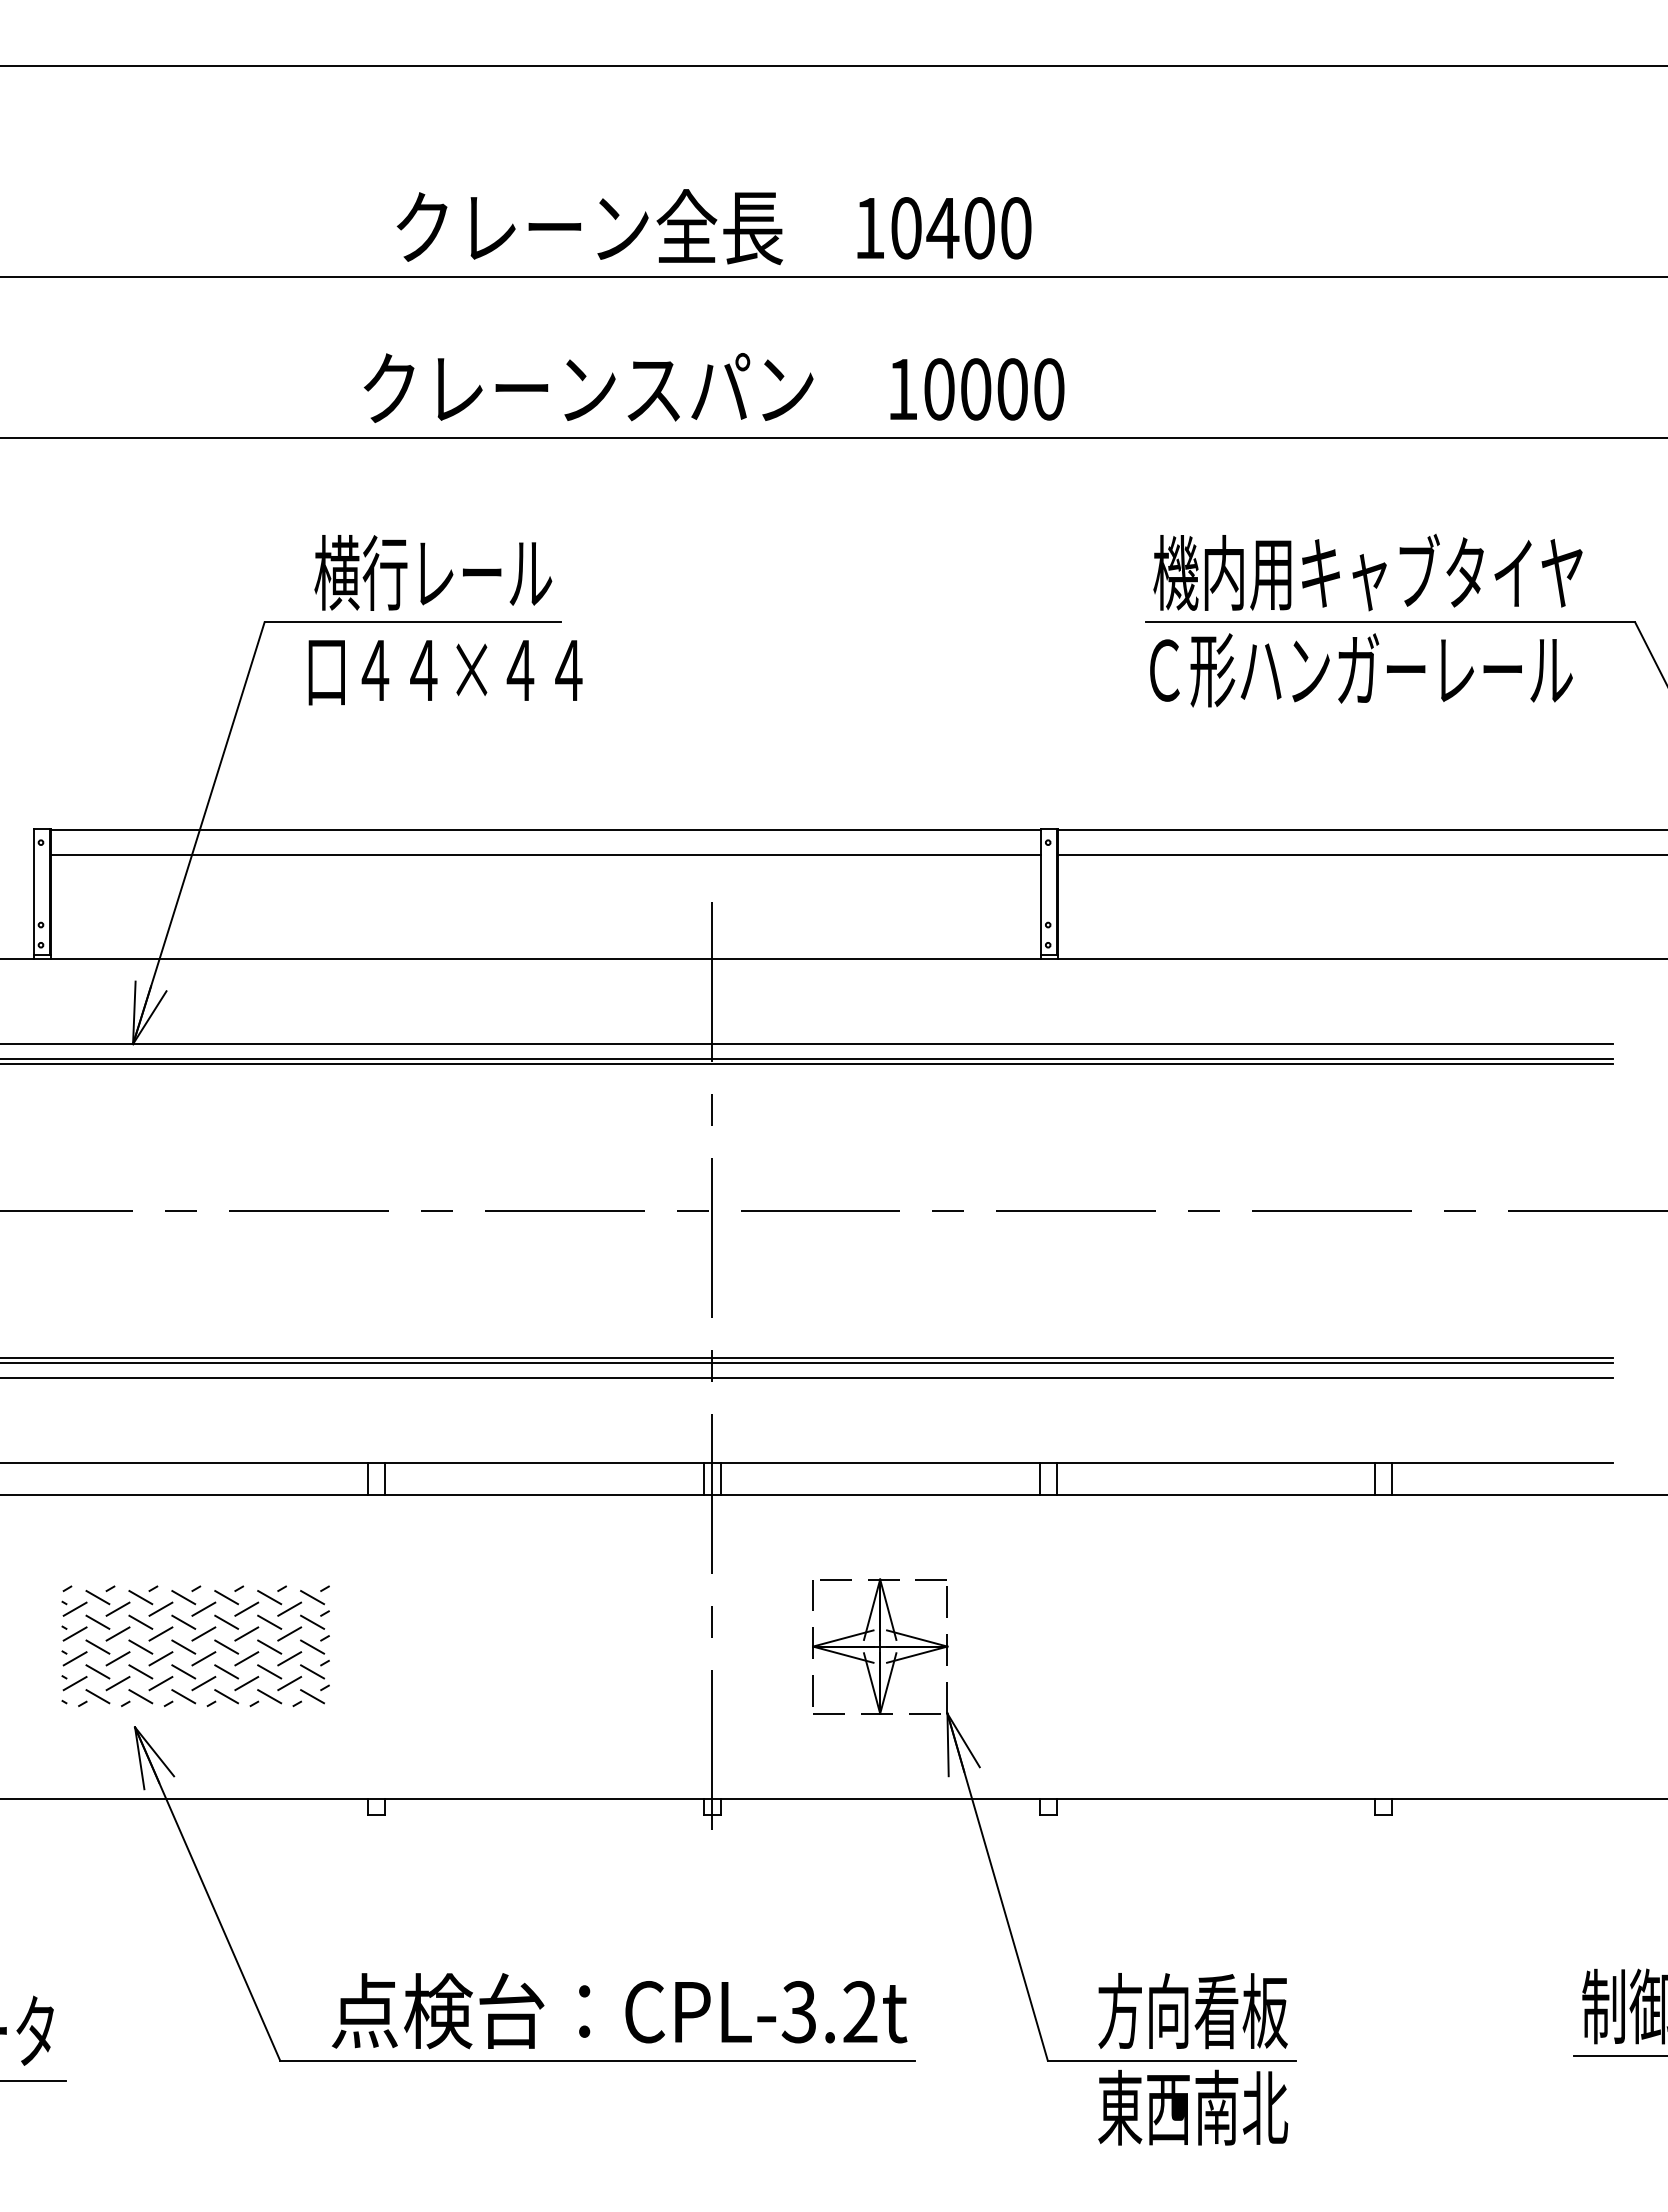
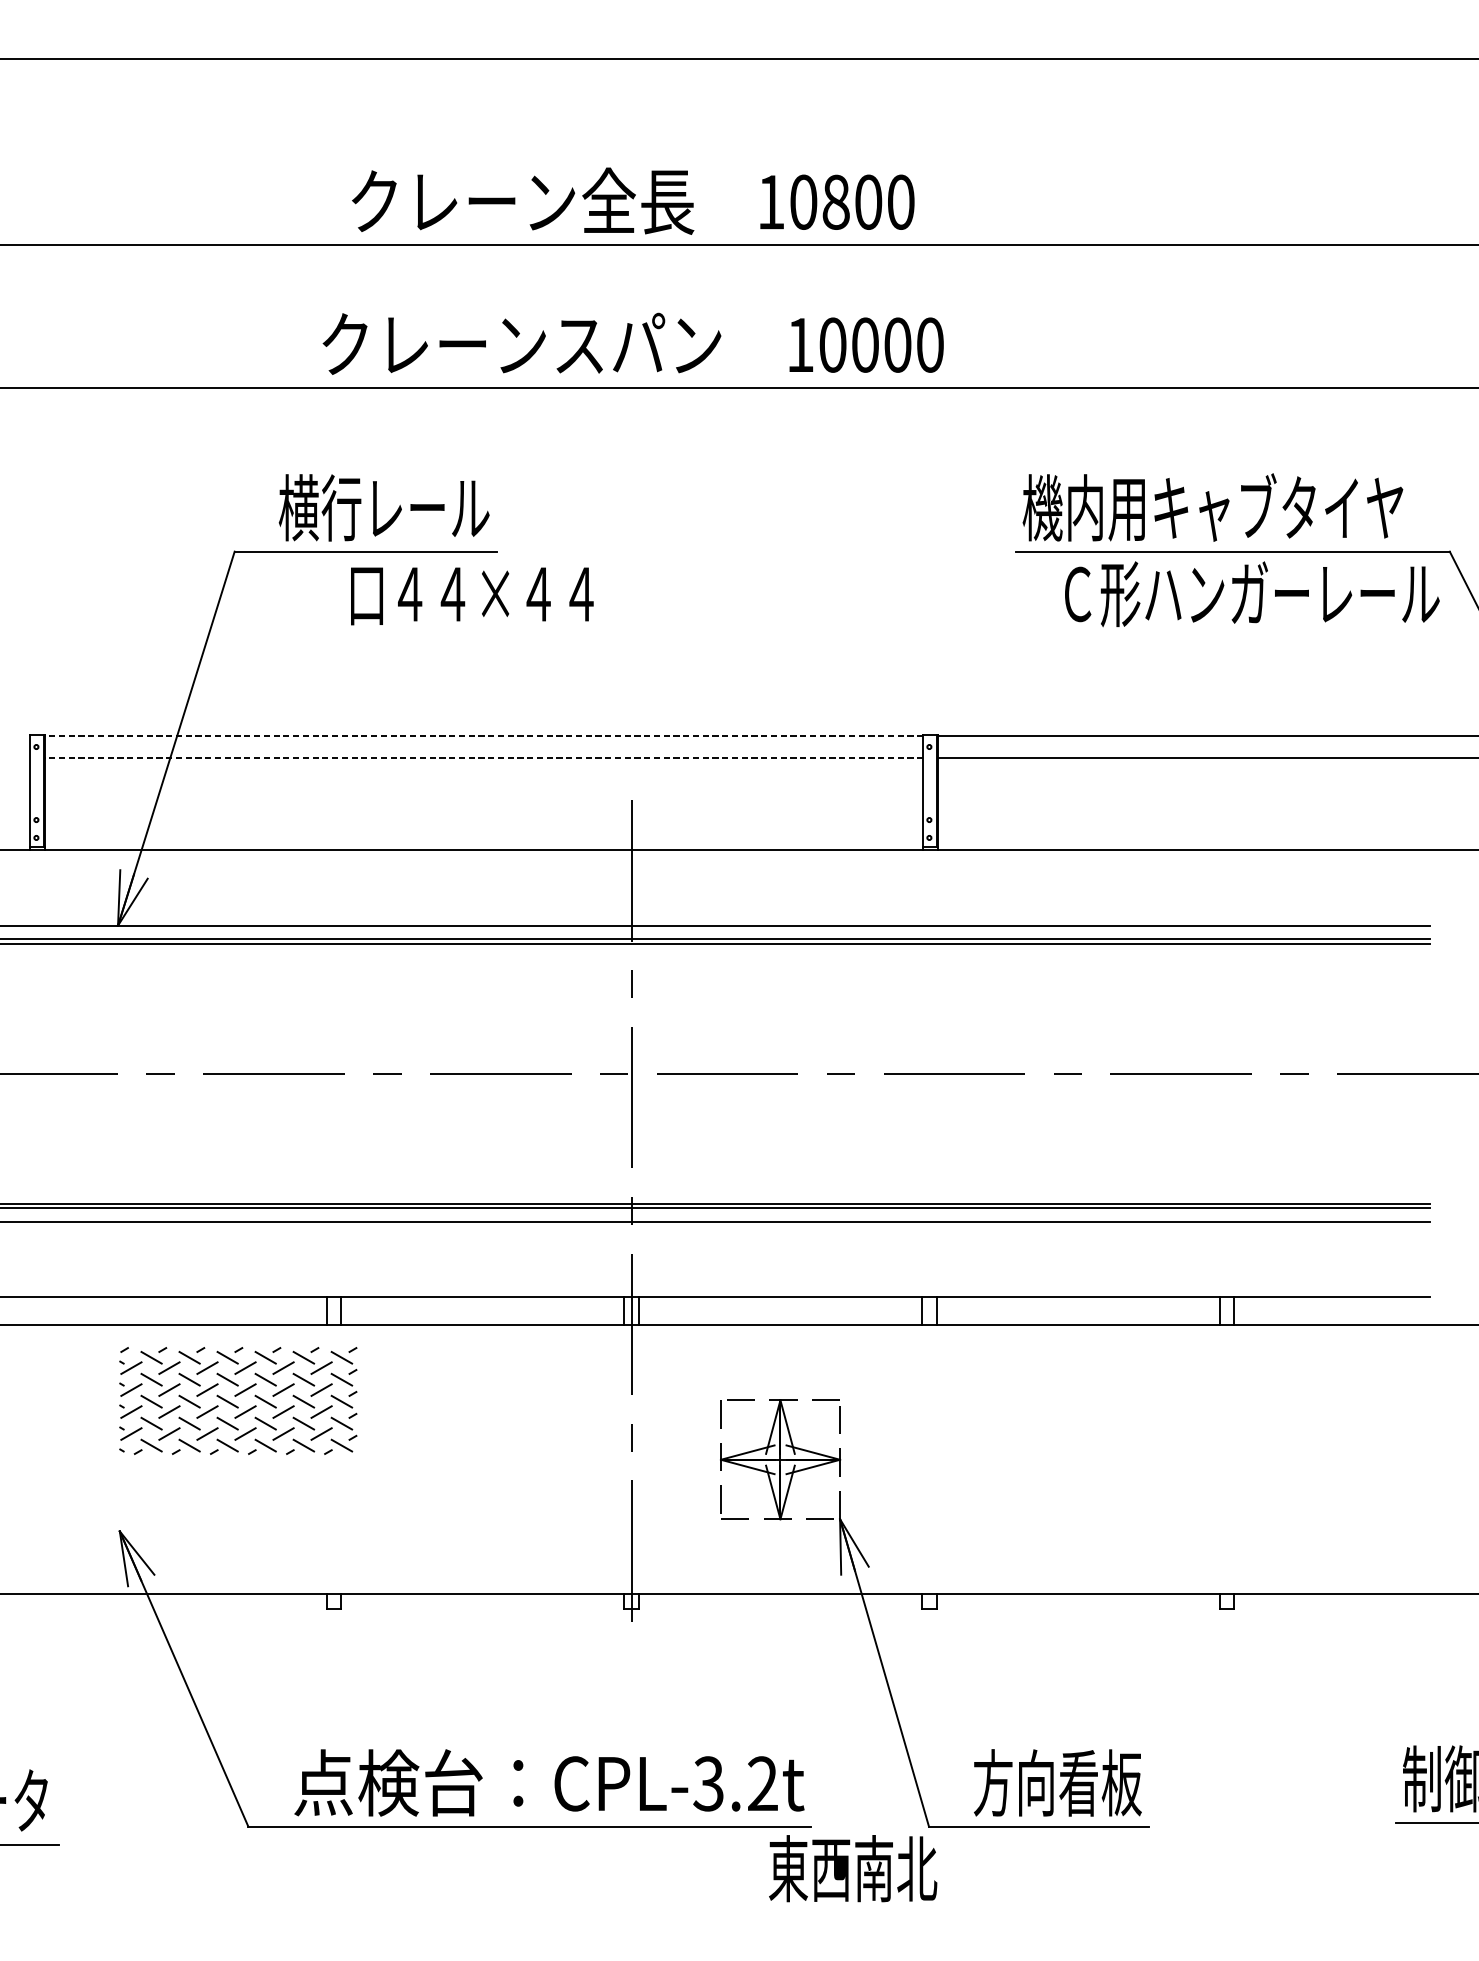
text: (942, 228) -> (835, 202), 10400 -> 10800
text: (1361, 670) -> (1252, 594), moved
text: (445, 672) -> (472, 596), moved
line: (545, 830) -> (483, 736), solid -> dashed
line: (545, 855) -> (483, 758), solid -> dashed
part: (195, 1646) -> (238, 1401), moved
text: (1193, 2107) -> (853, 1868), moved

